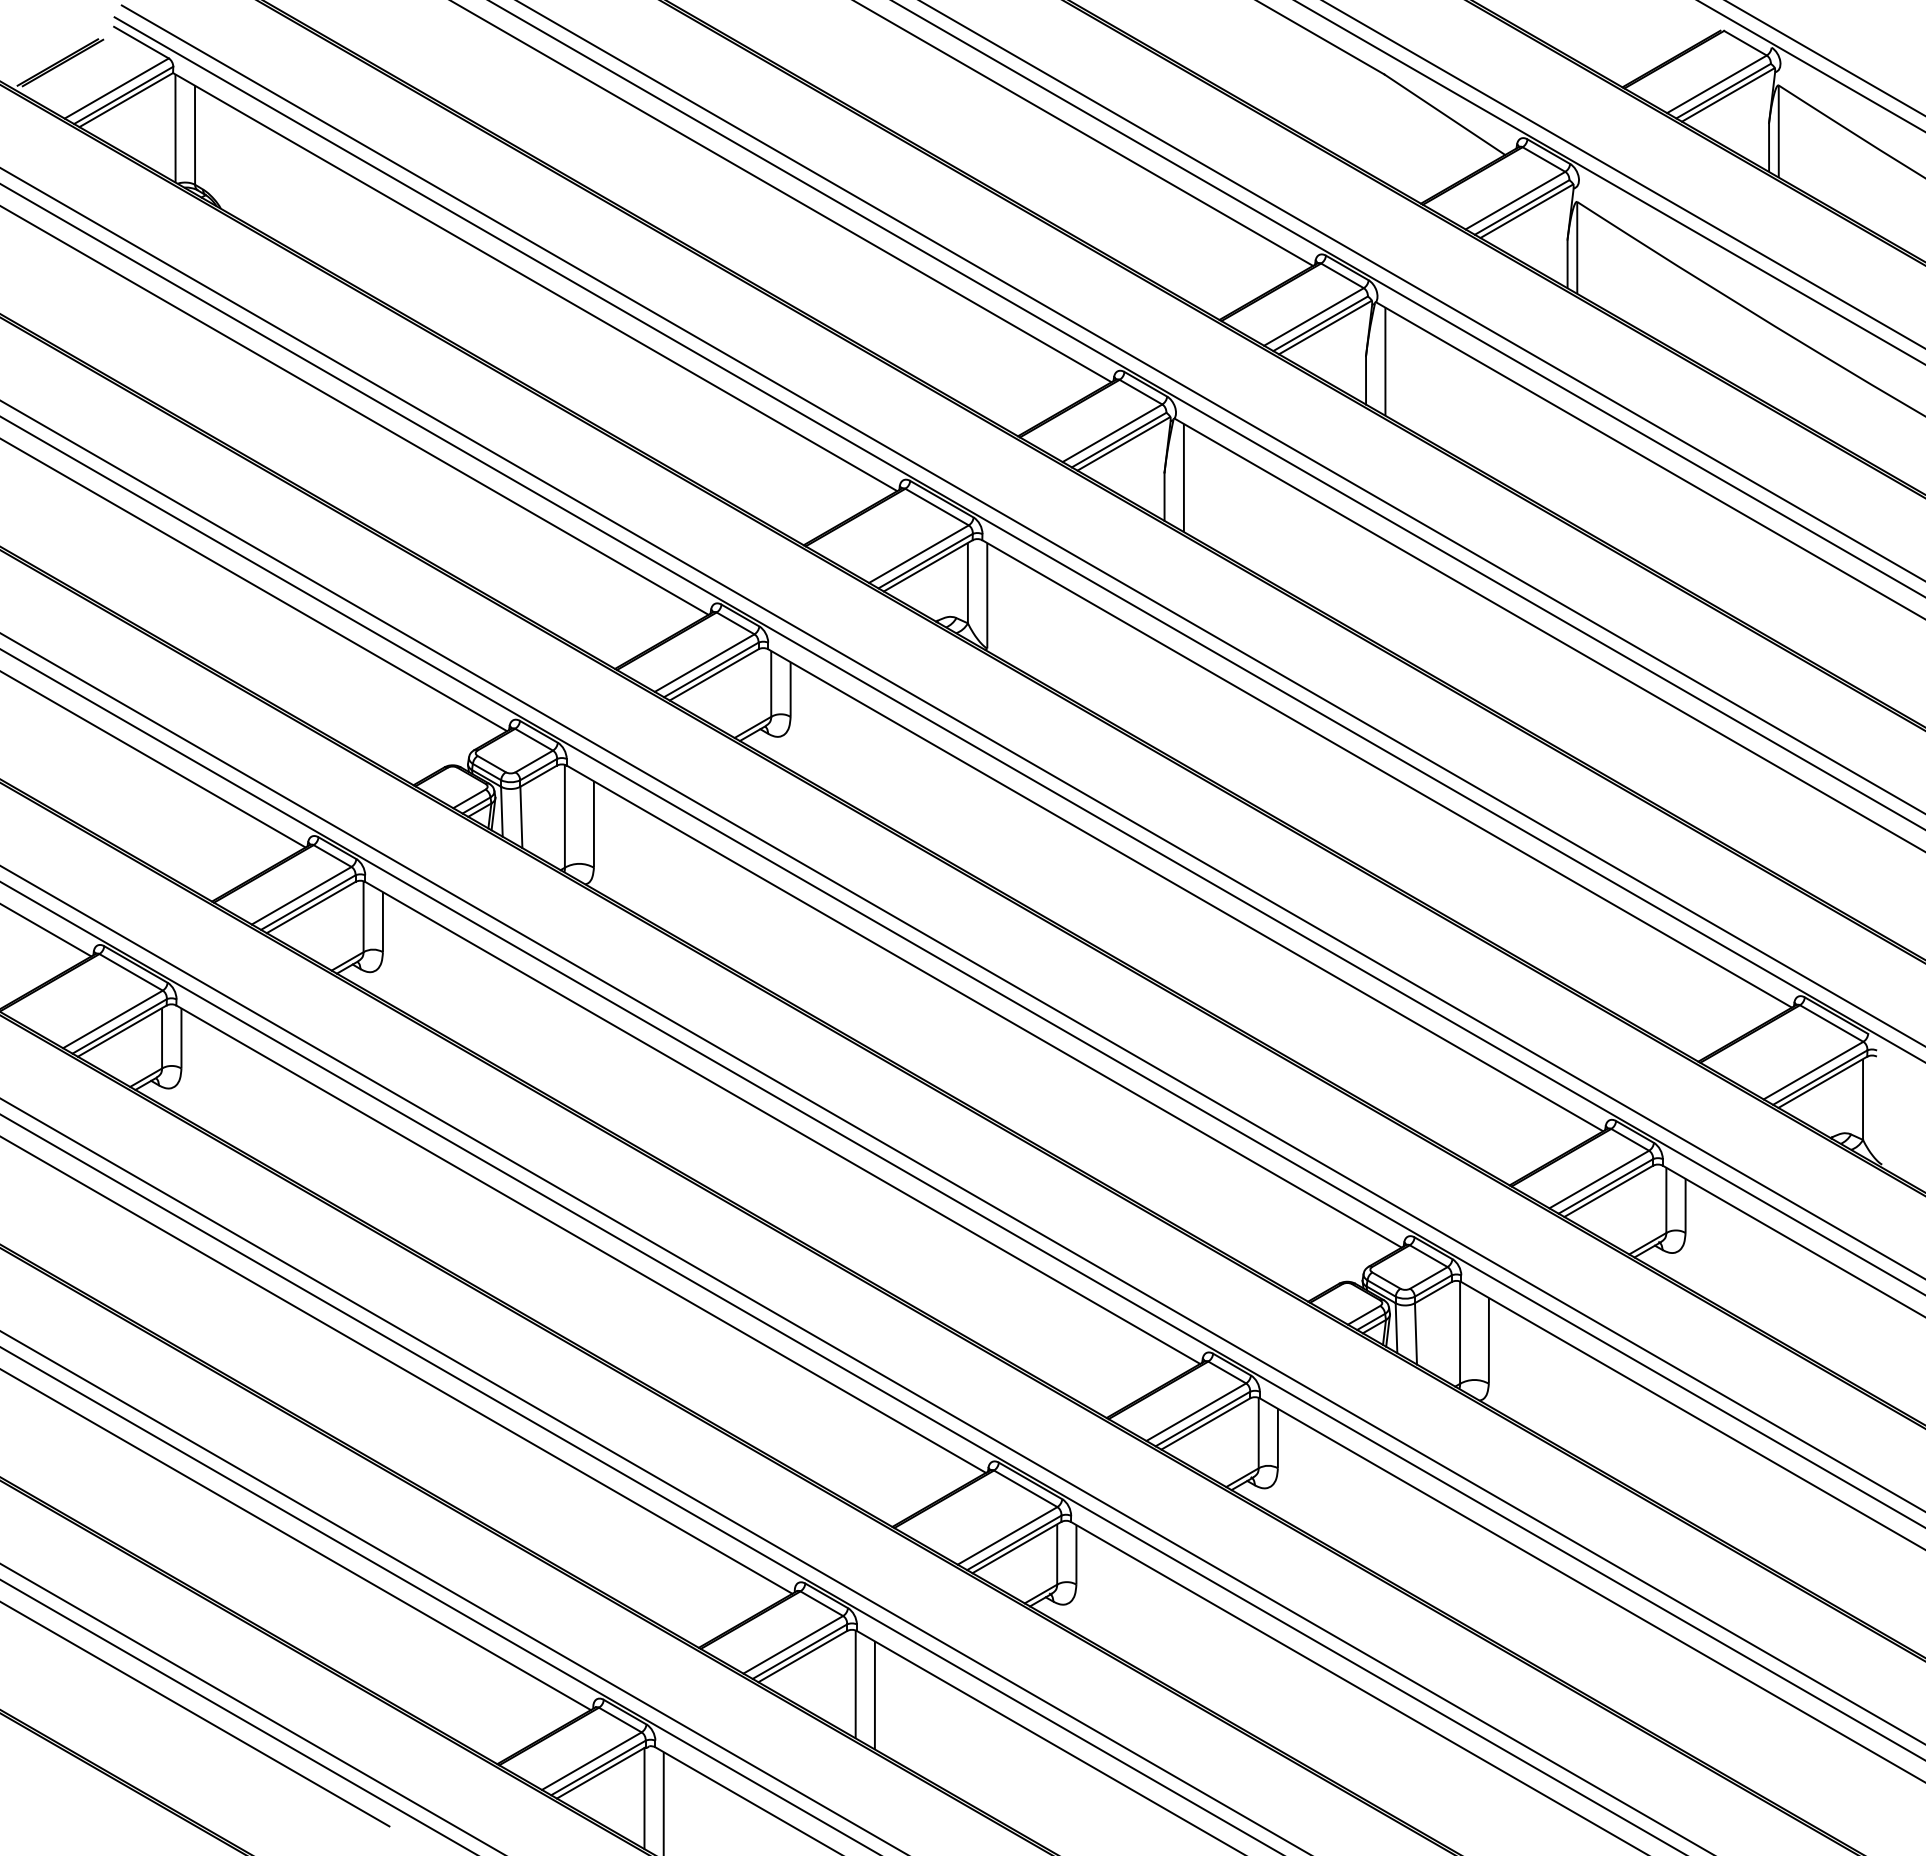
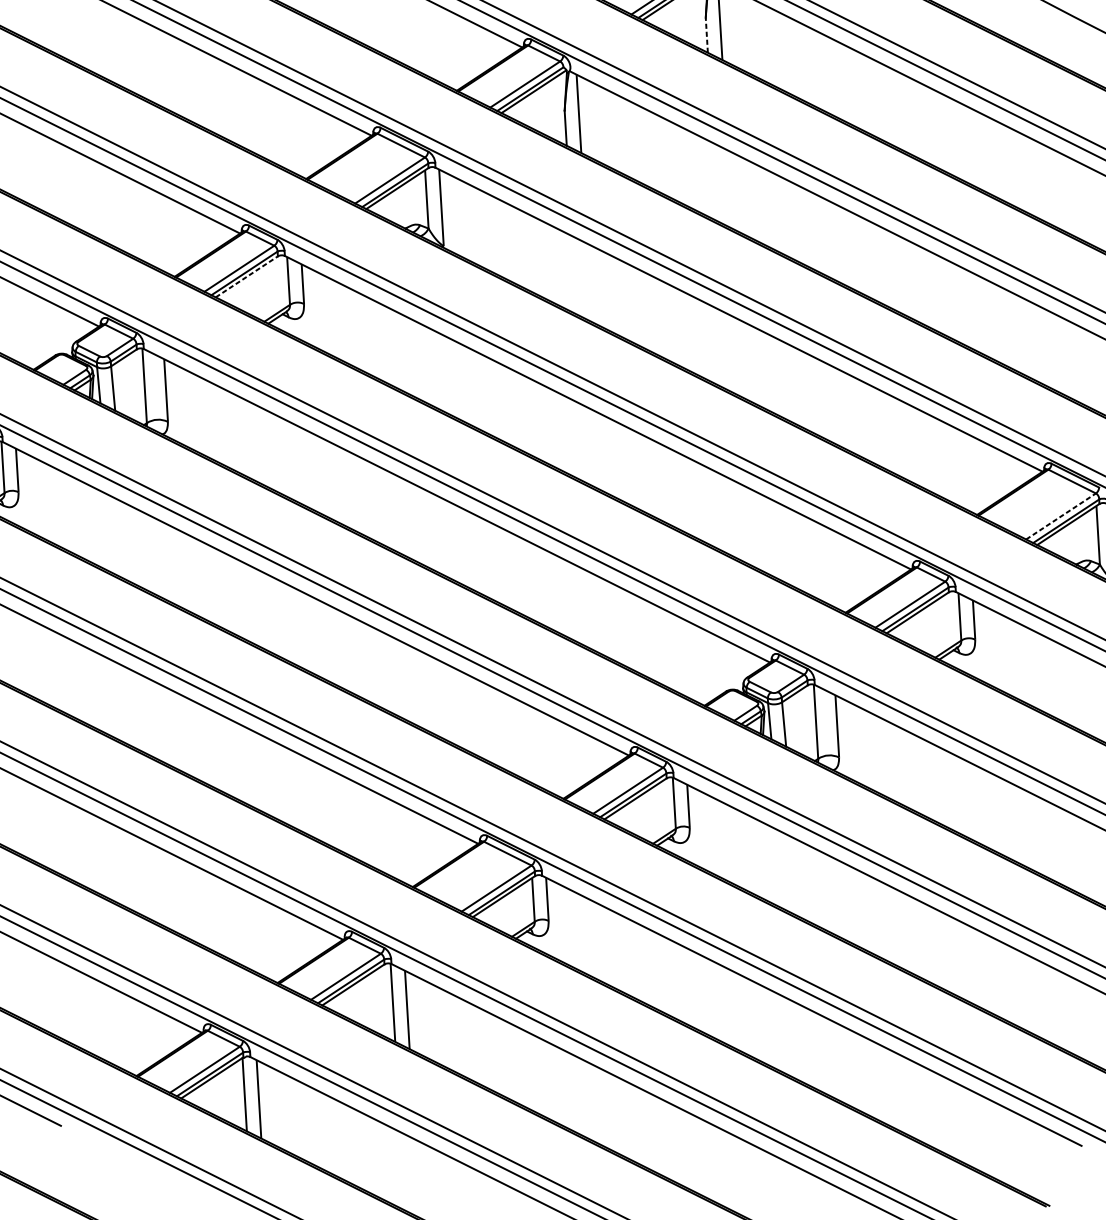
line: (1366, 379) -> (707, 34), solid -> dashed
line: (714, 674) -> (247, 276), solid -> dashed
line: (1813, 1070) -> (1061, 516), solid -> dashed

